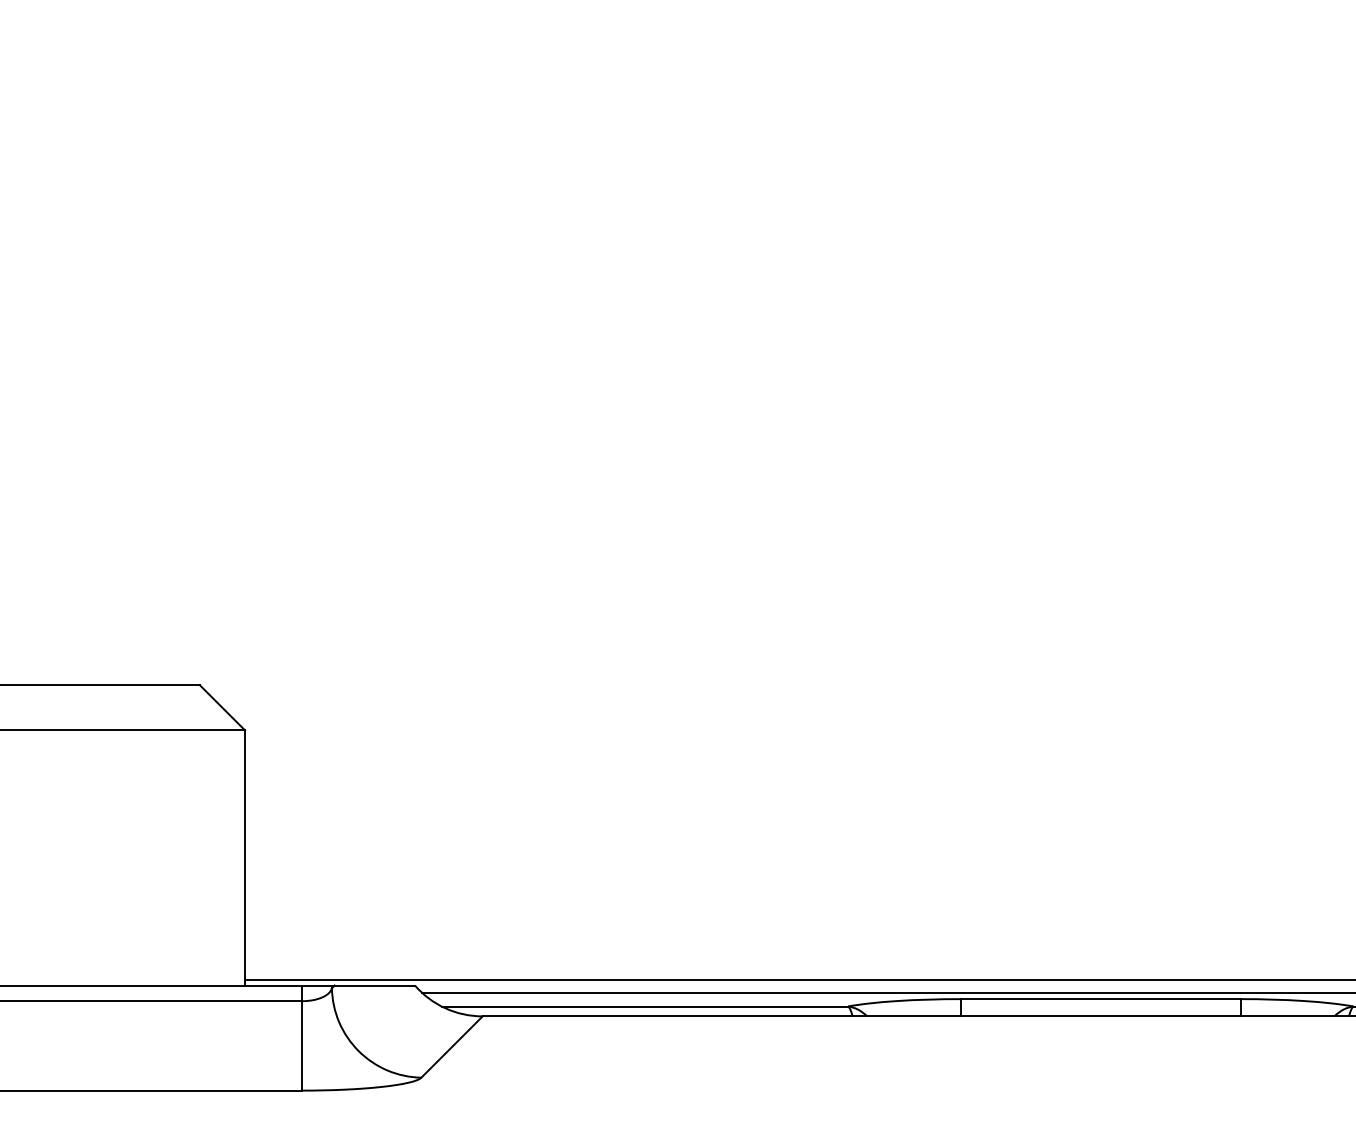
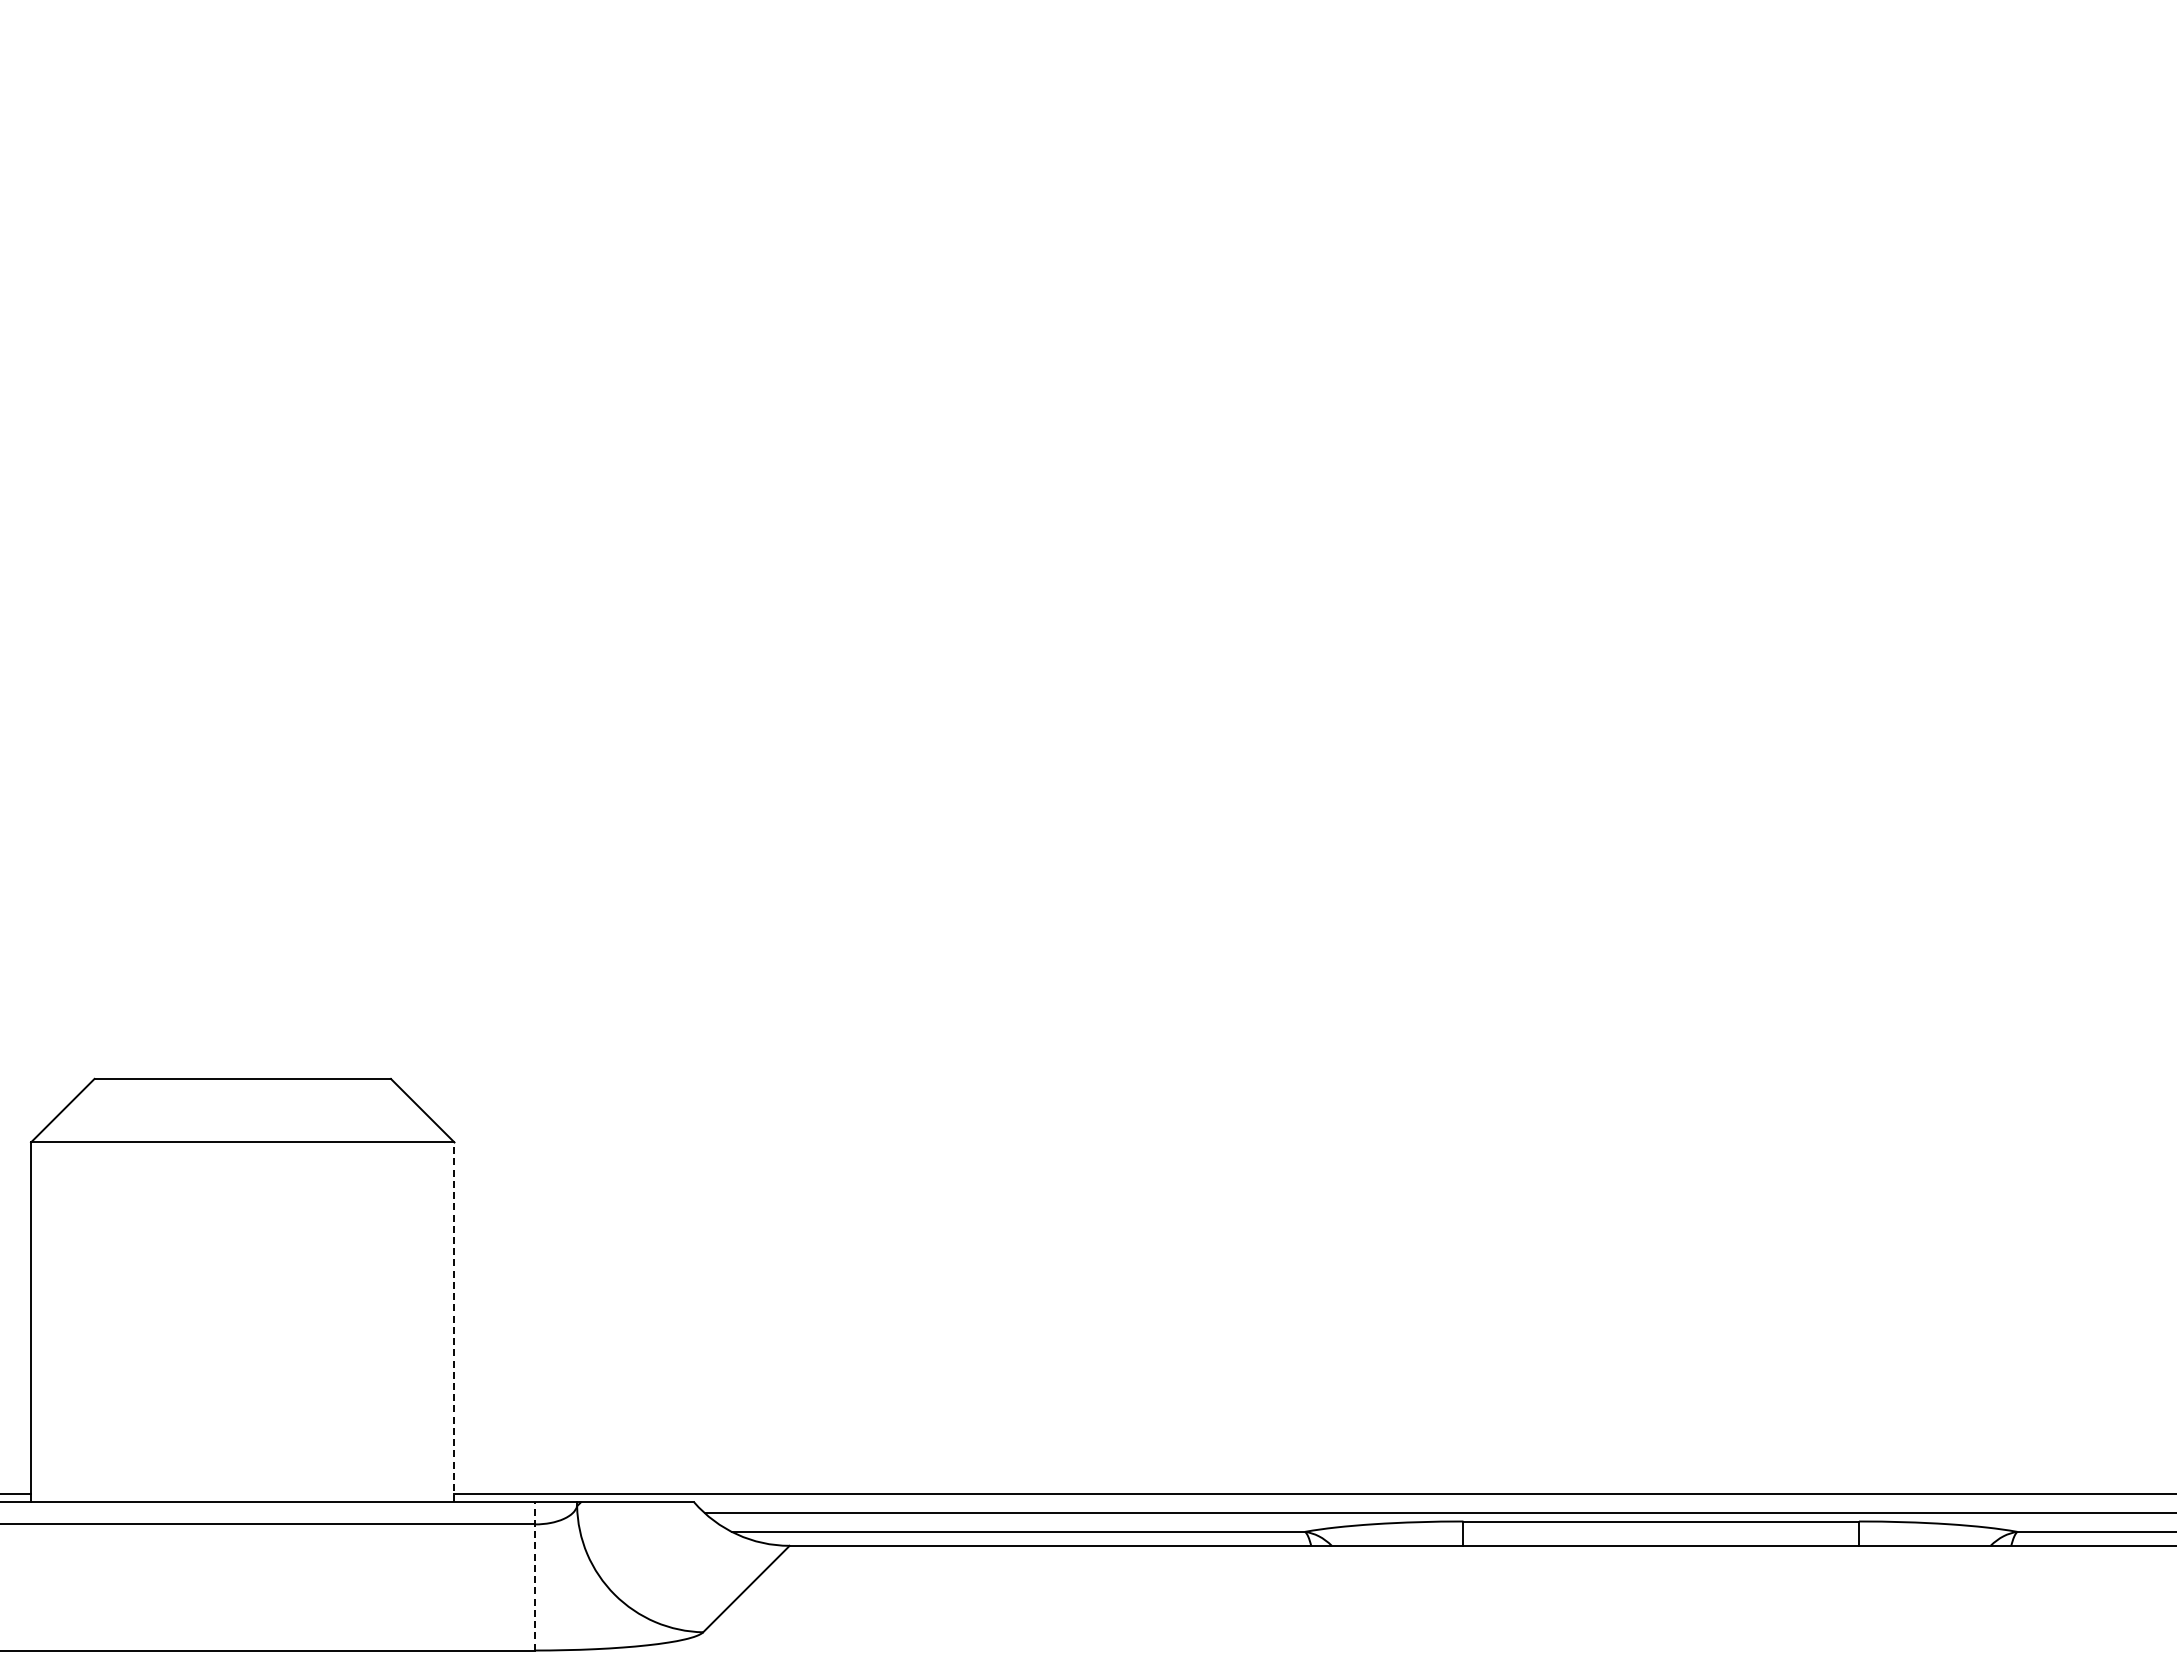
line: (244, 857) -> (454, 1322), solid -> dashed
line: (302, 1037) -> (535, 1575), solid -> dashed

